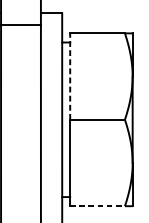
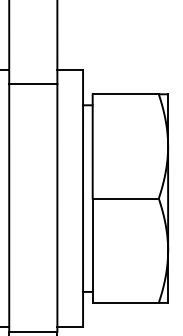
line: (70, 75) -> (92, 145), dashed -> solid
line: (98, 205) -> (126, 302), dashed -> solid

